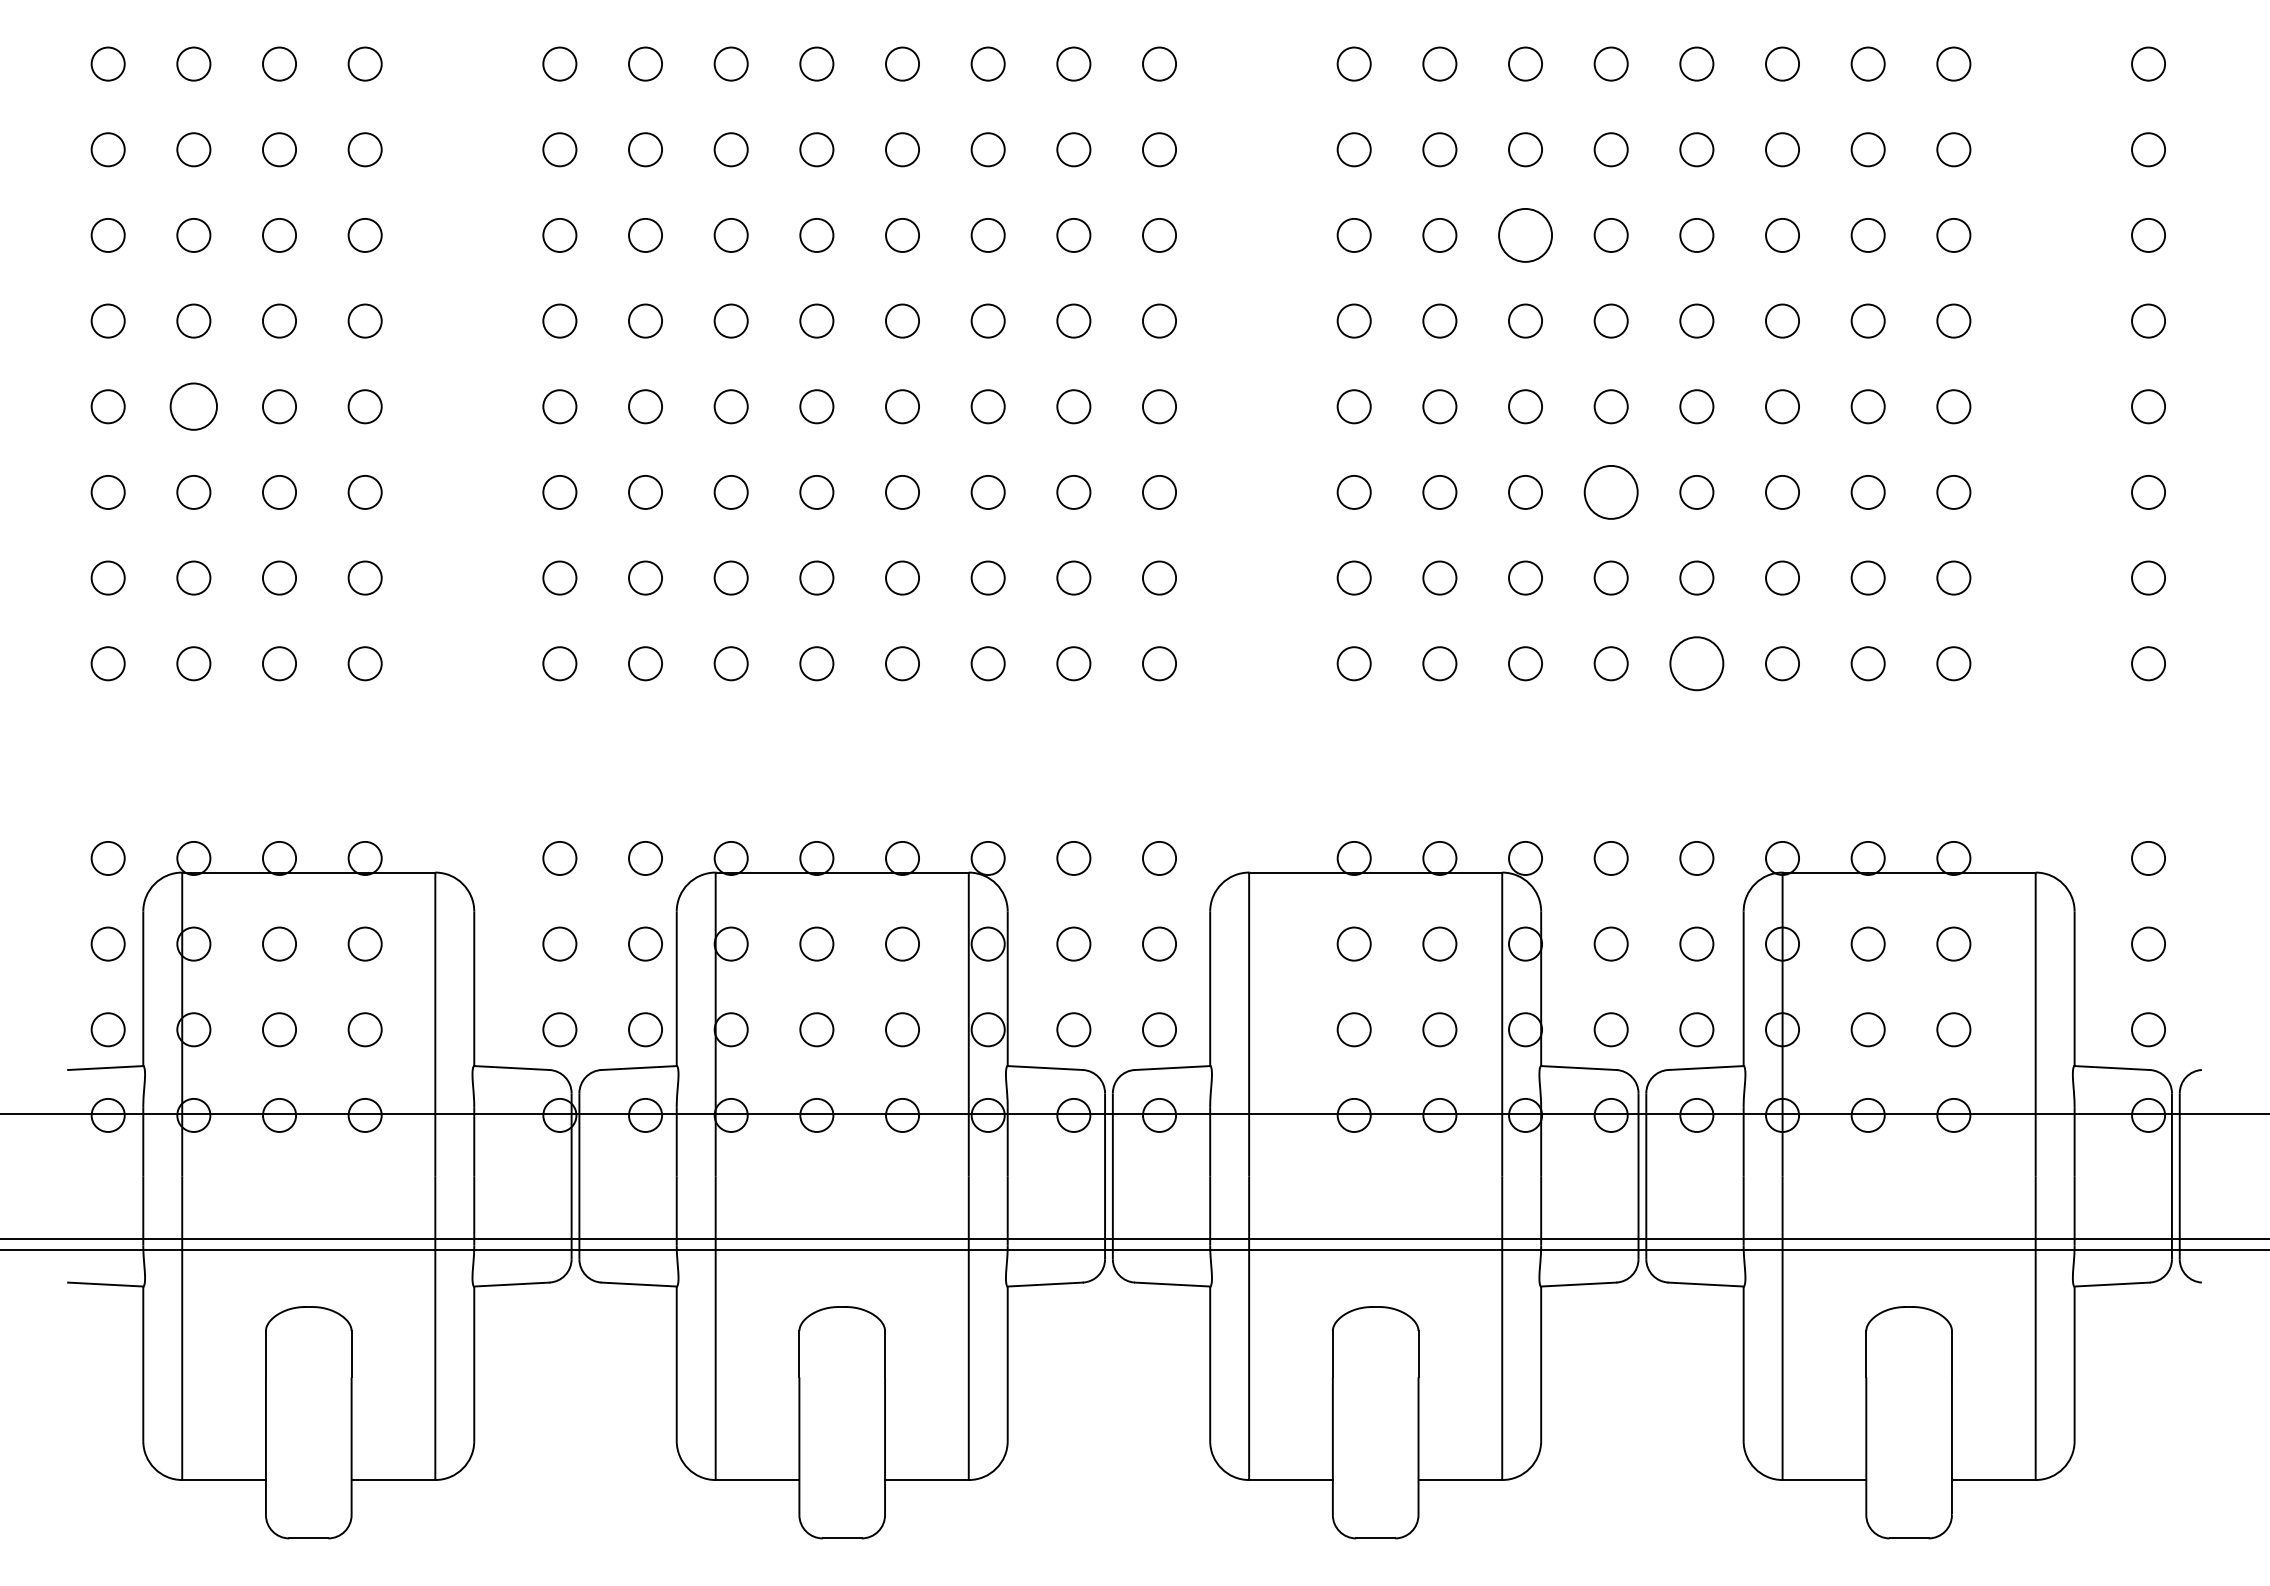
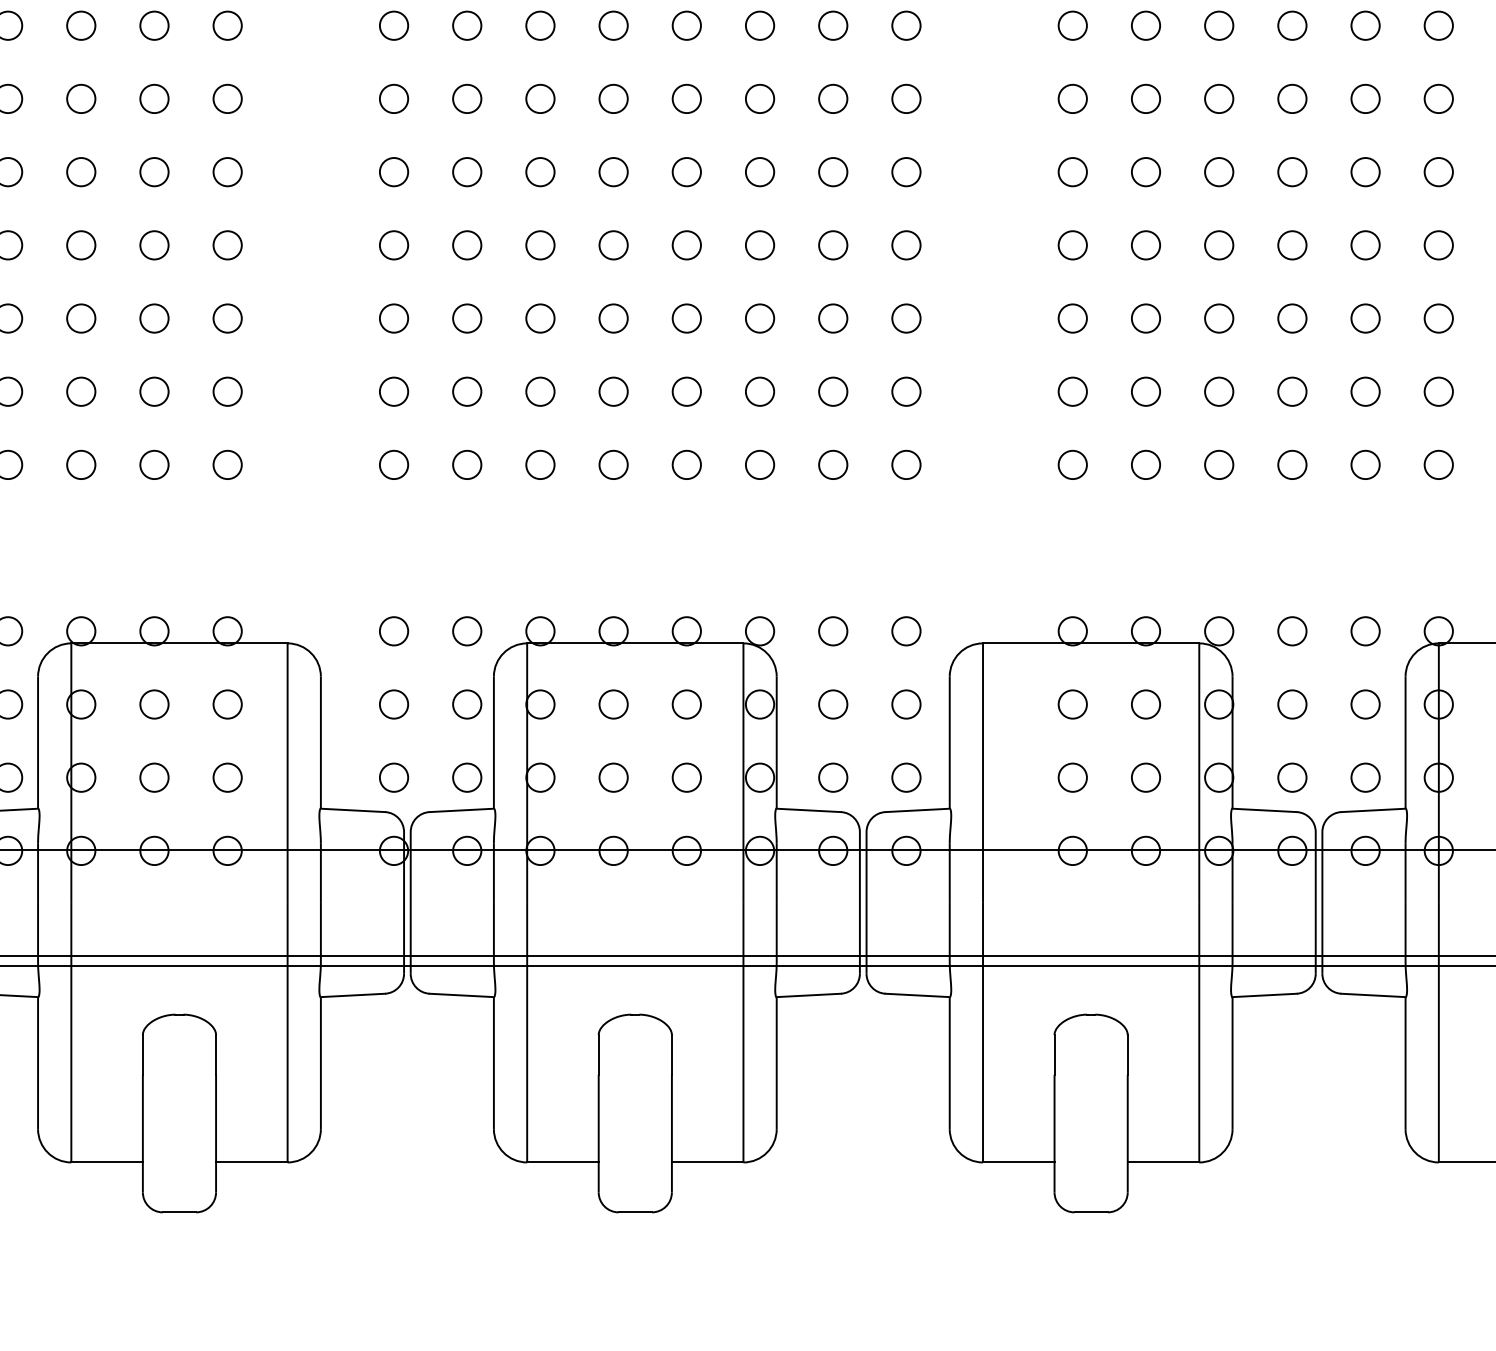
circle: (1525, 234) -> (1219, 98), size x0.62
circle: (193, 406) -> (80, 245), size x0.71
circle: (1610, 491) -> (1291, 317), size x0.62
circle: (1696, 663) -> (1365, 464), size x0.62

